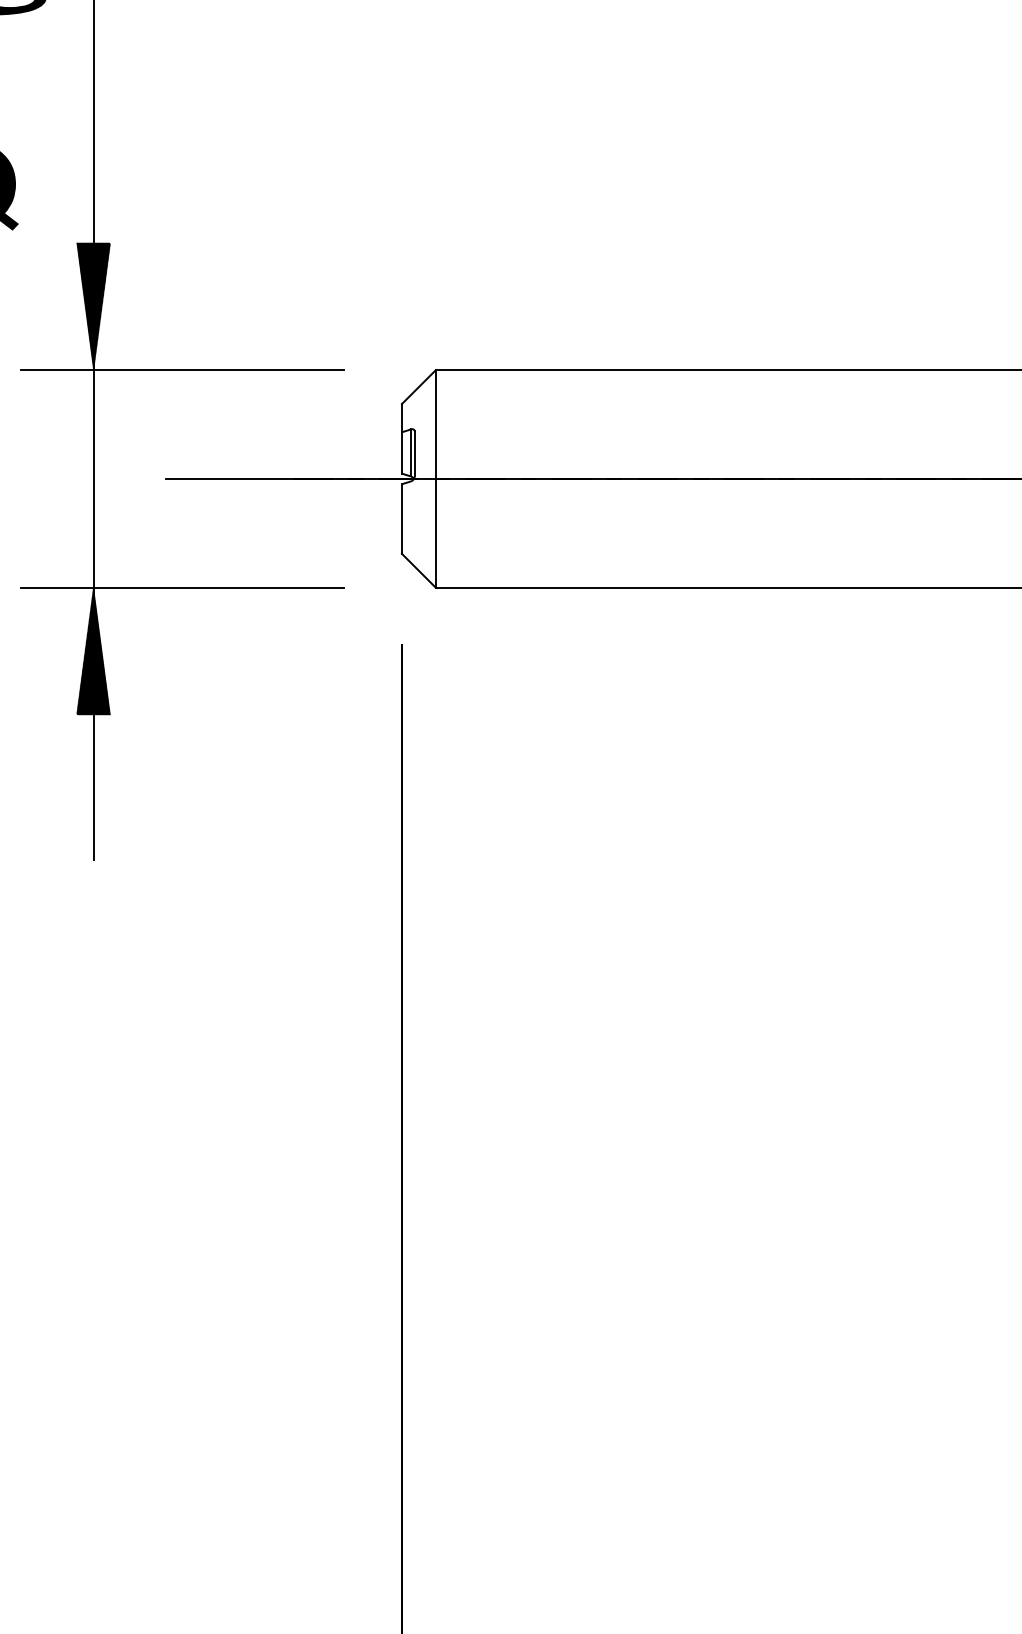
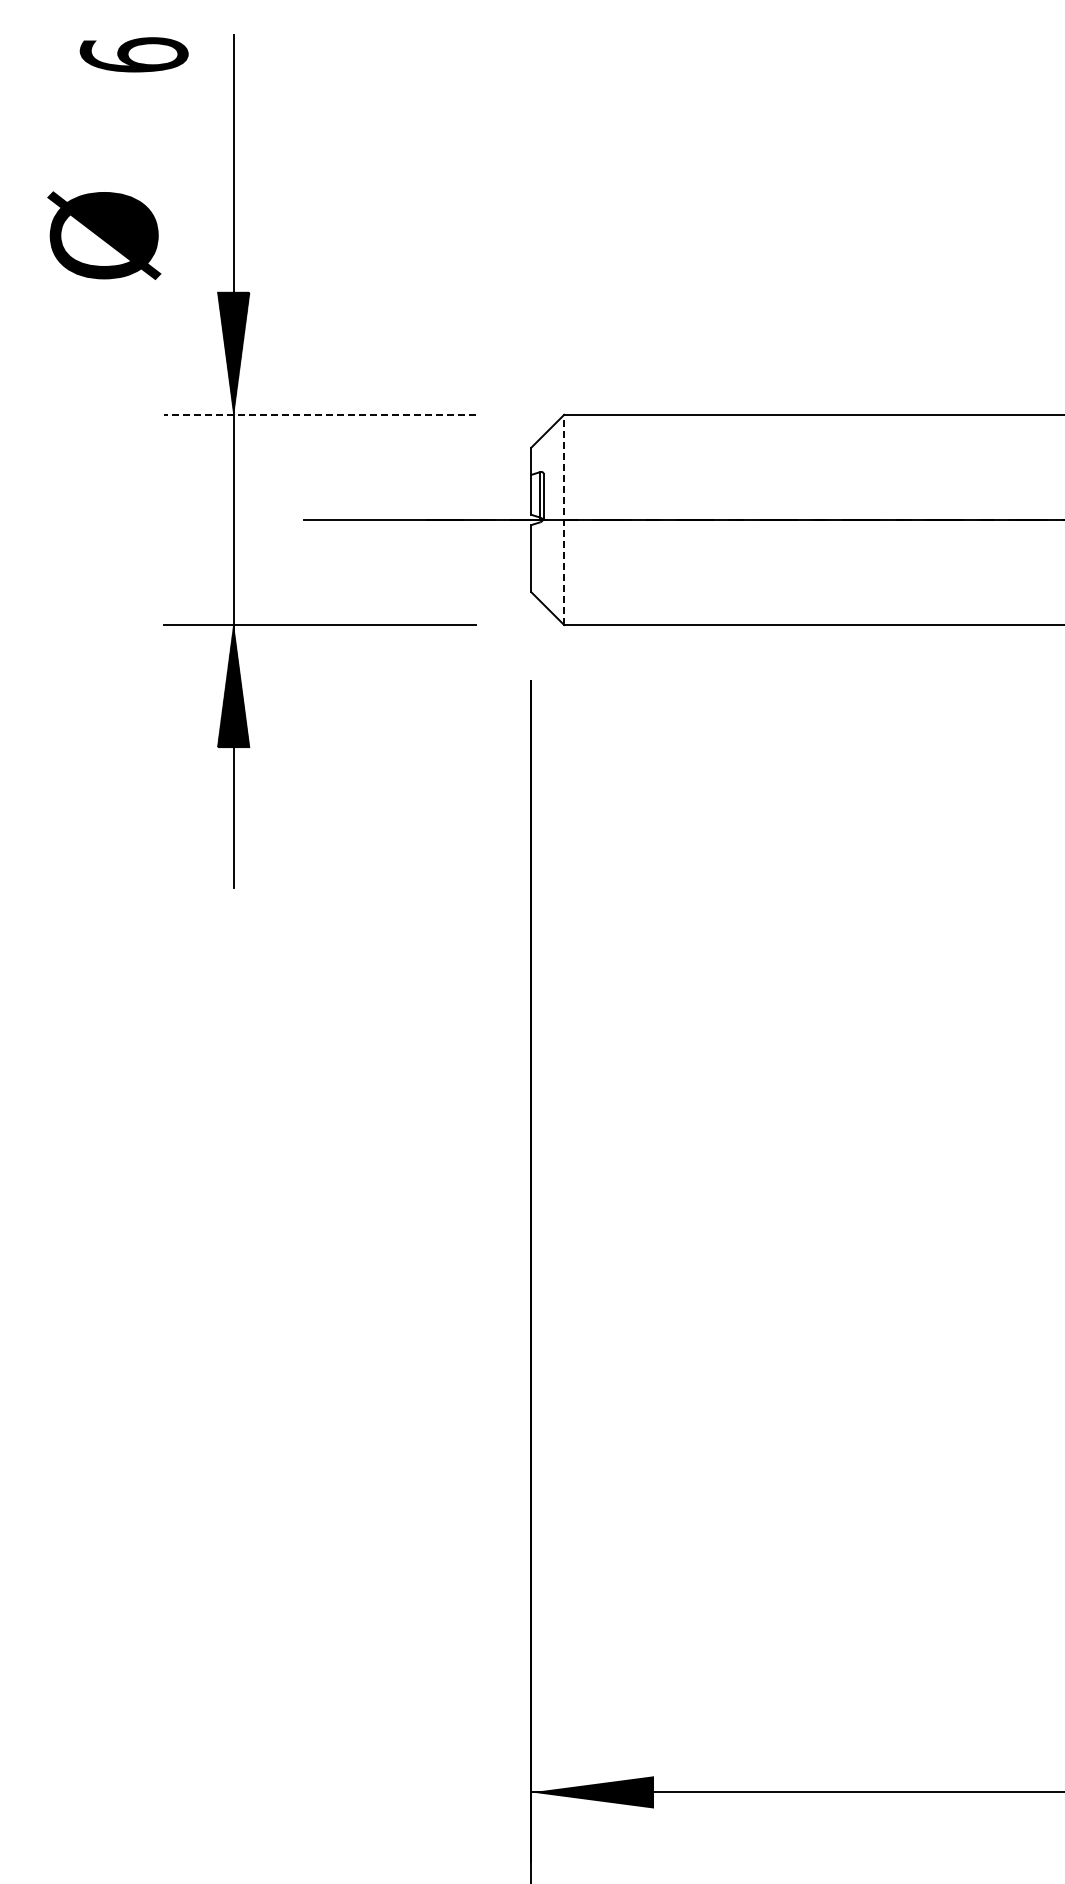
line: (182, 369) -> (319, 414), solid -> dashed
line: (436, 478) -> (564, 519), solid -> dashed

